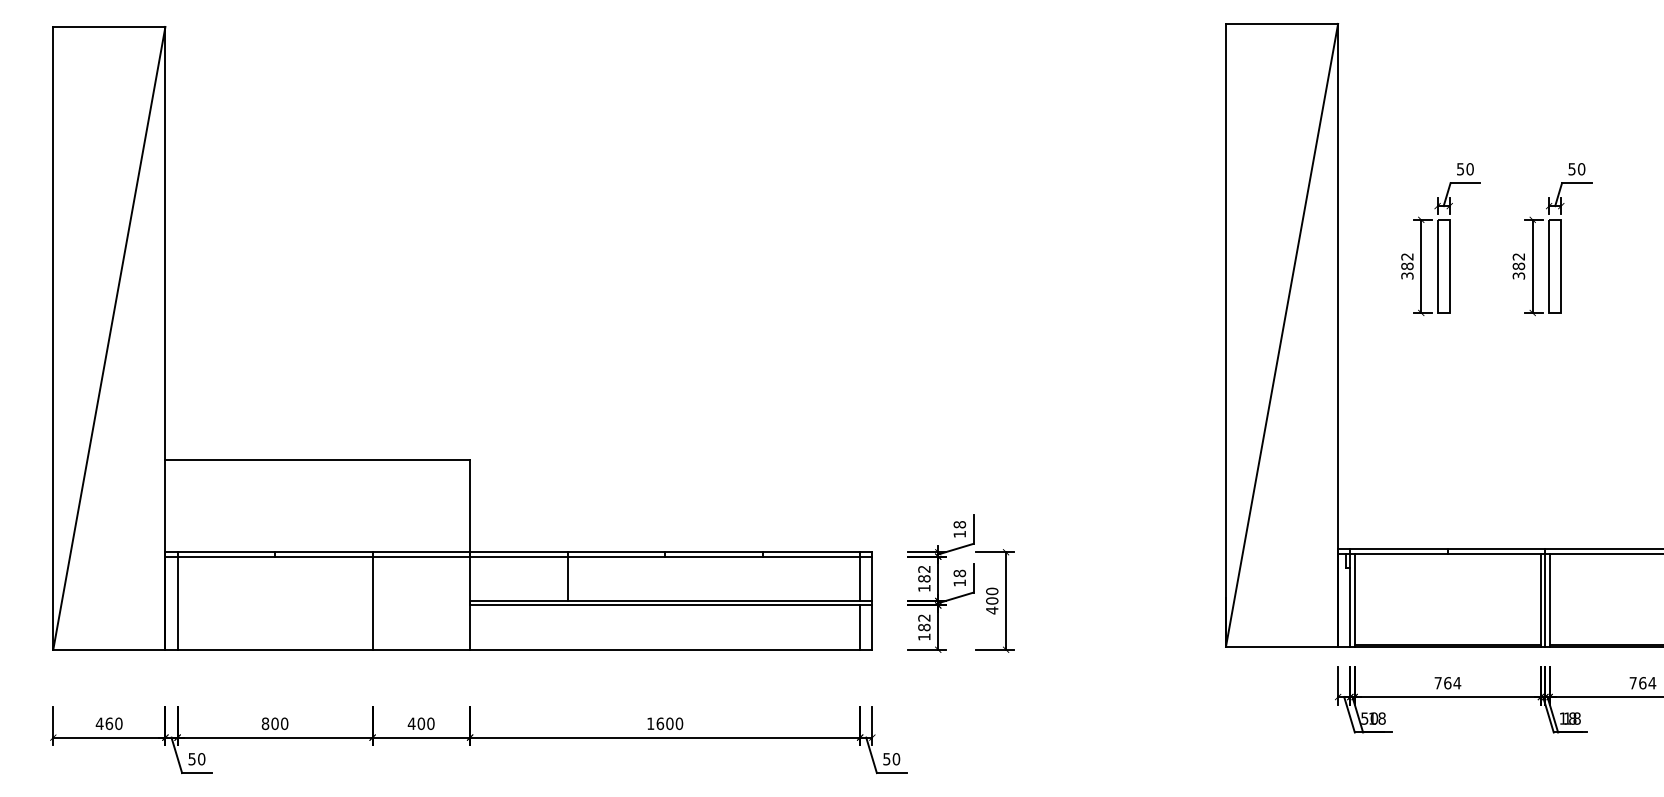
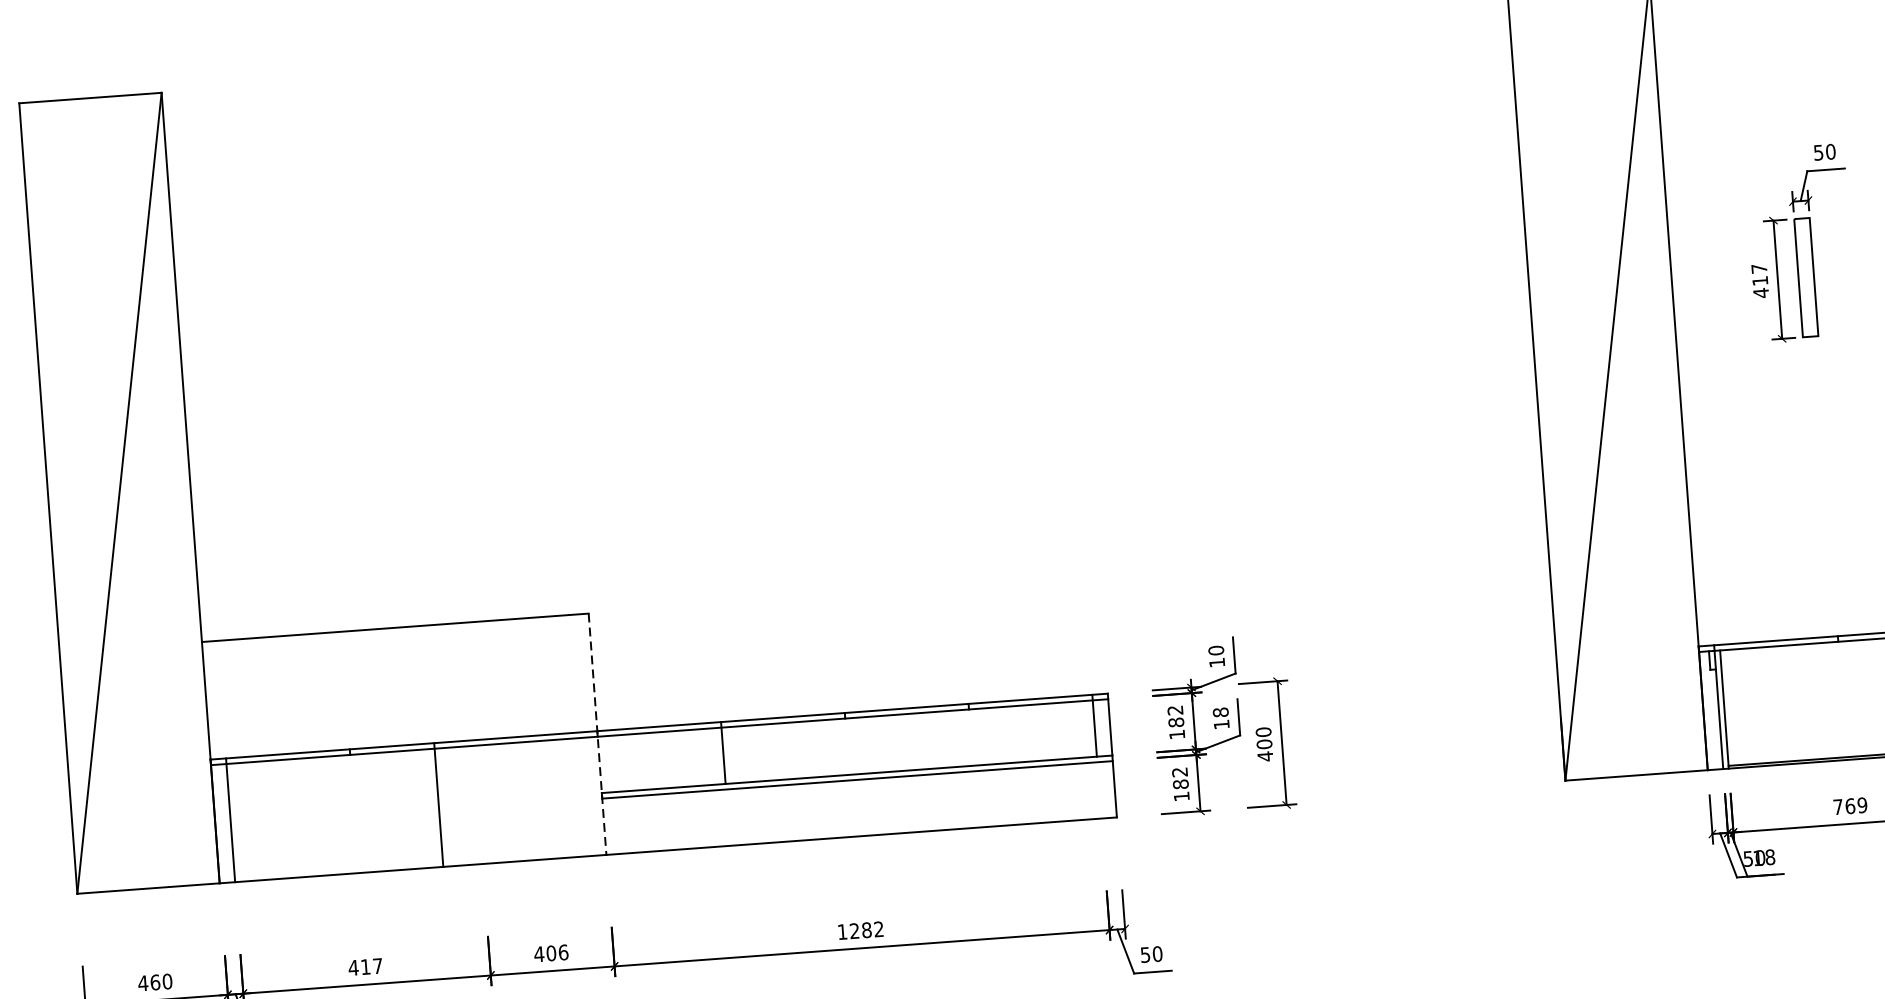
text: (1407, 266) -> (1760, 281), 382 -> 417
text: (959, 524) -> (1215, 650), 18 -> 10
line: (470, 555) -> (598, 735), solid -> dashed
line: (372, 600) -> (438, 804), moved
line: (860, 627) -> (1099, 790), removed
text: (1457, 683) -> (1862, 805), 764 -> 769
text: (274, 723) -> (364, 966), 800 -> 417
text: (430, 723) -> (562, 952), 400 -> 406
text: (669, 723) -> (866, 929), 1600 -> 1282

